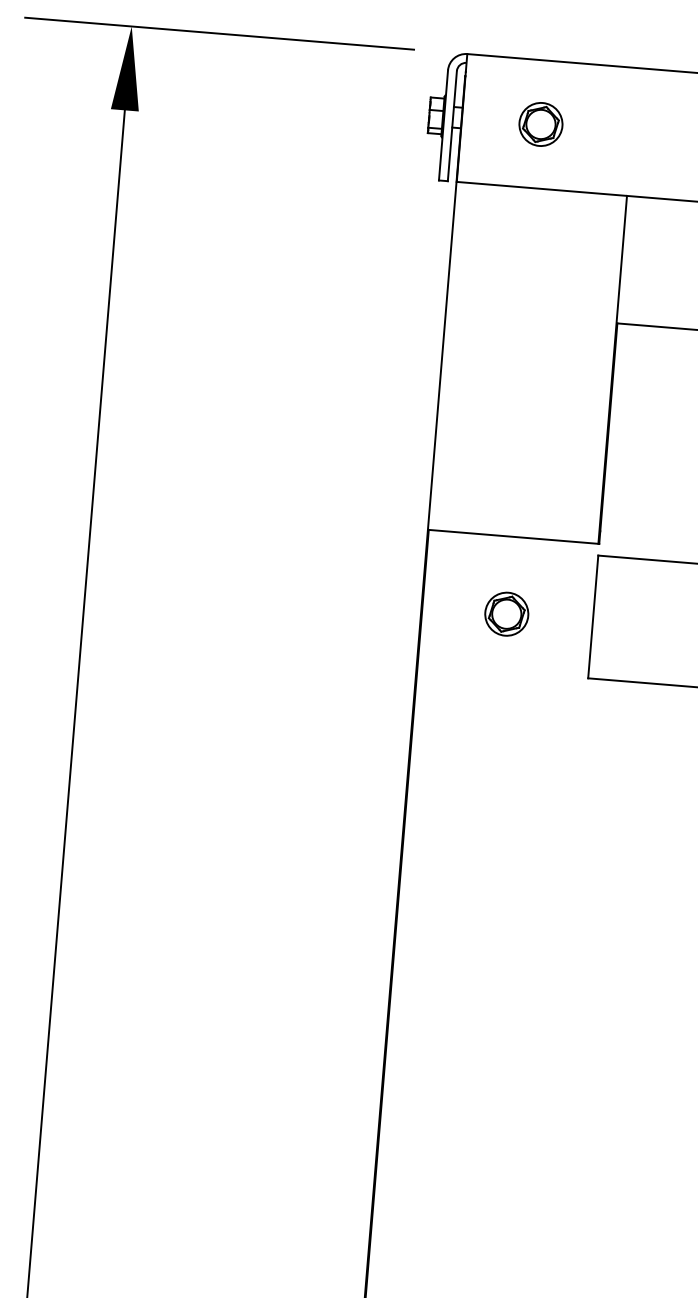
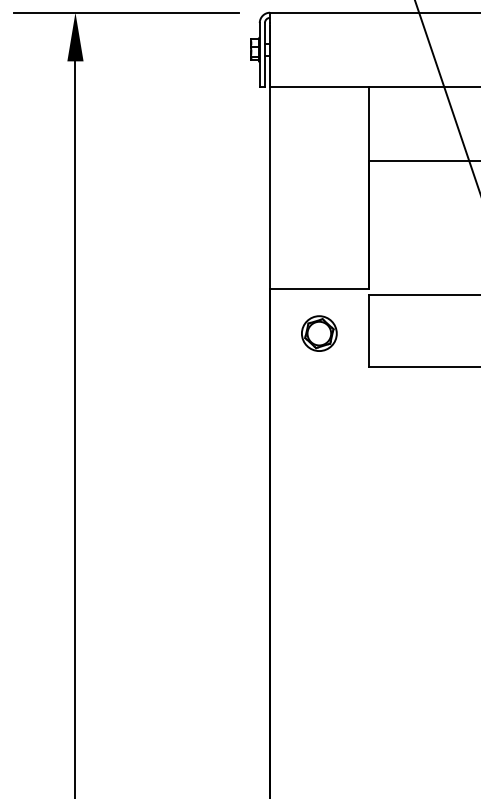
part: (540, 123) -> (315, 49), removed
part: (506, 614) -> (319, 333), size x1.4

